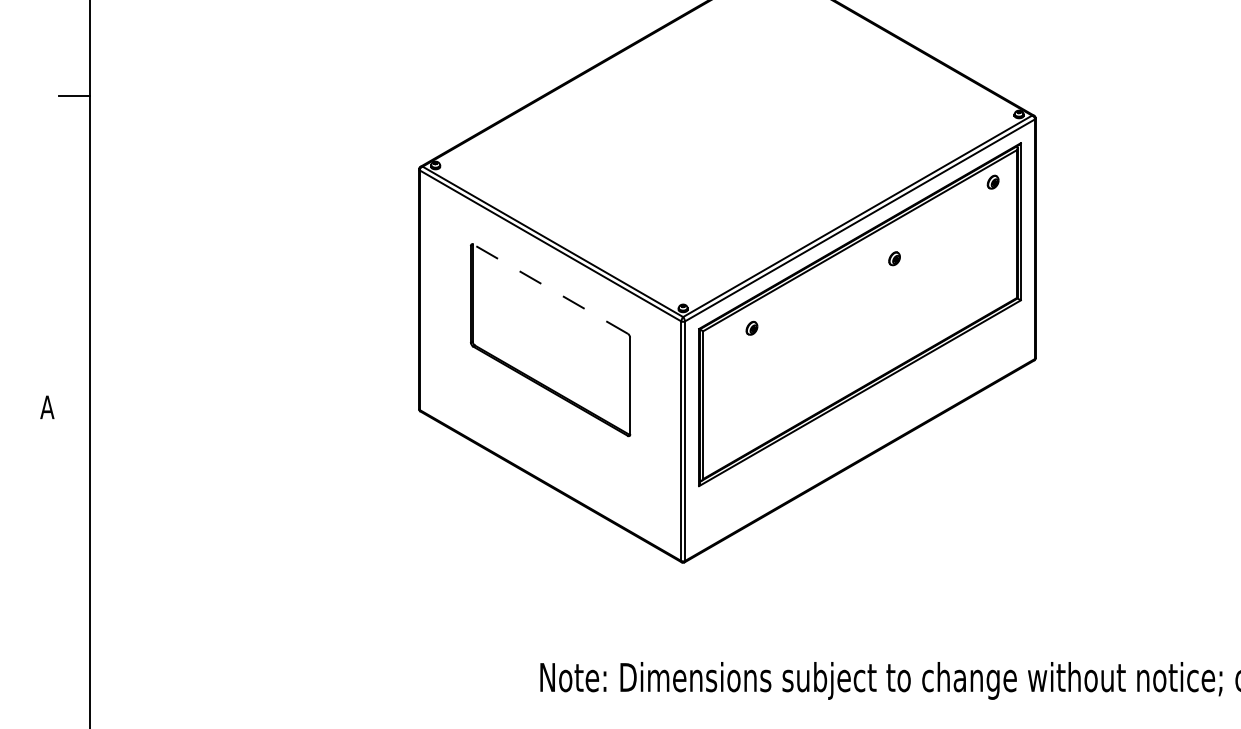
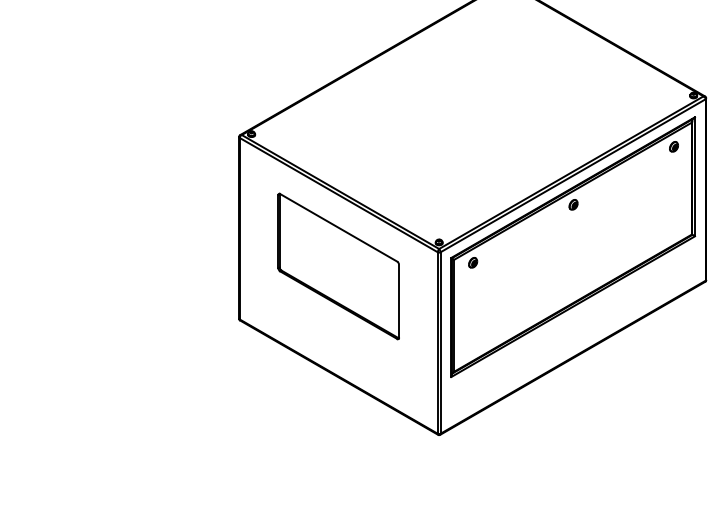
part: (894, 258) -> (573, 204), moved
line: (550, 288) -> (338, 227), dashed -> solid
part: (751, 327) -> (472, 262), moved

